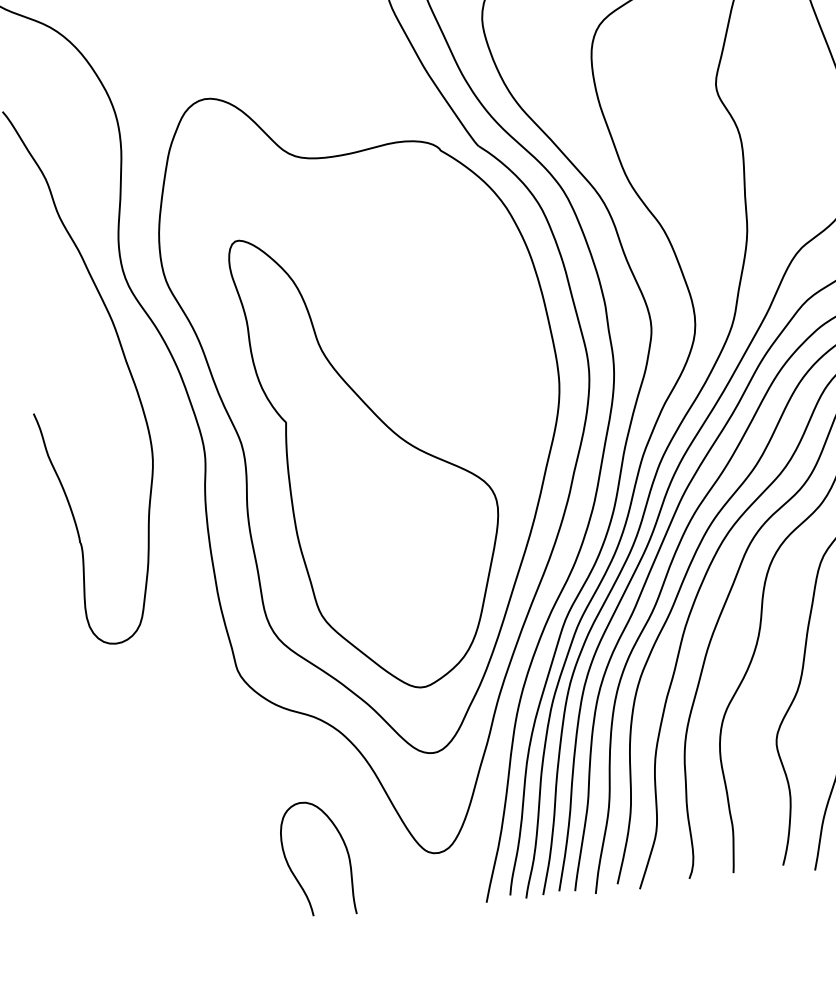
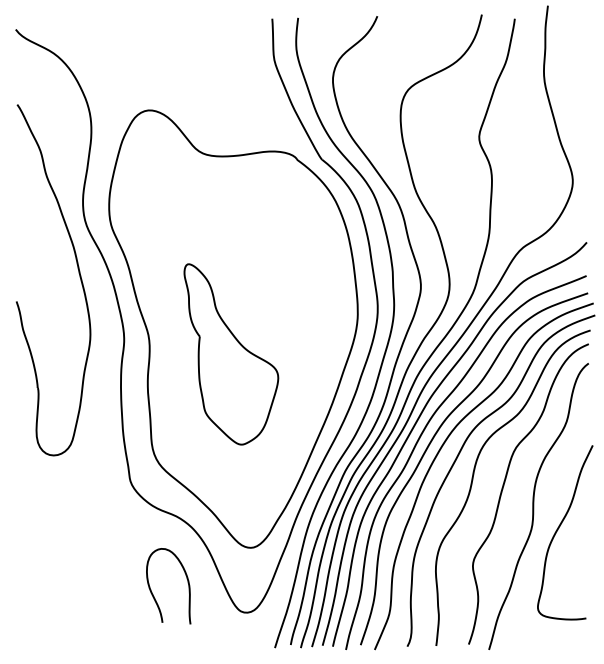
part: (371, 459) -> (231, 354), size x0.6
curve: (295, 874) -> (153, 594), moved

